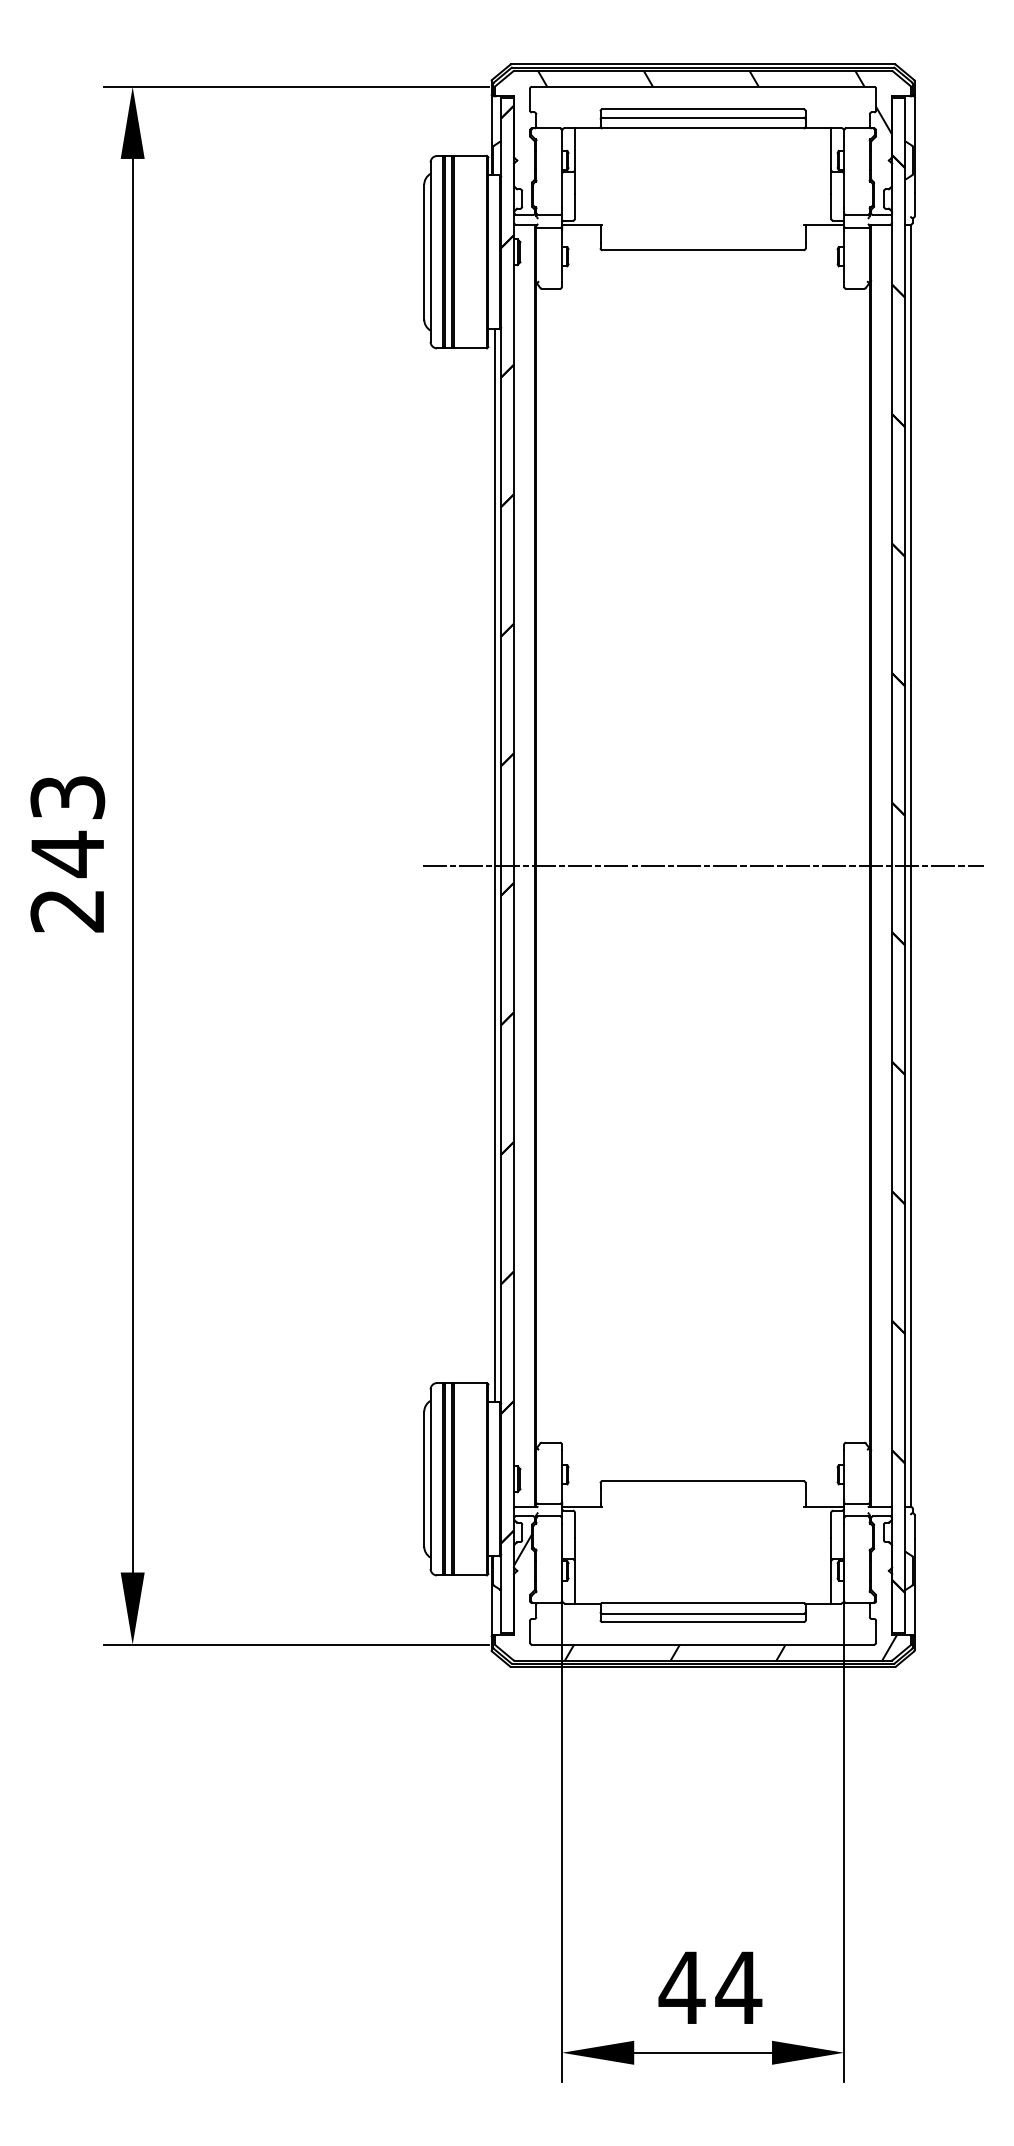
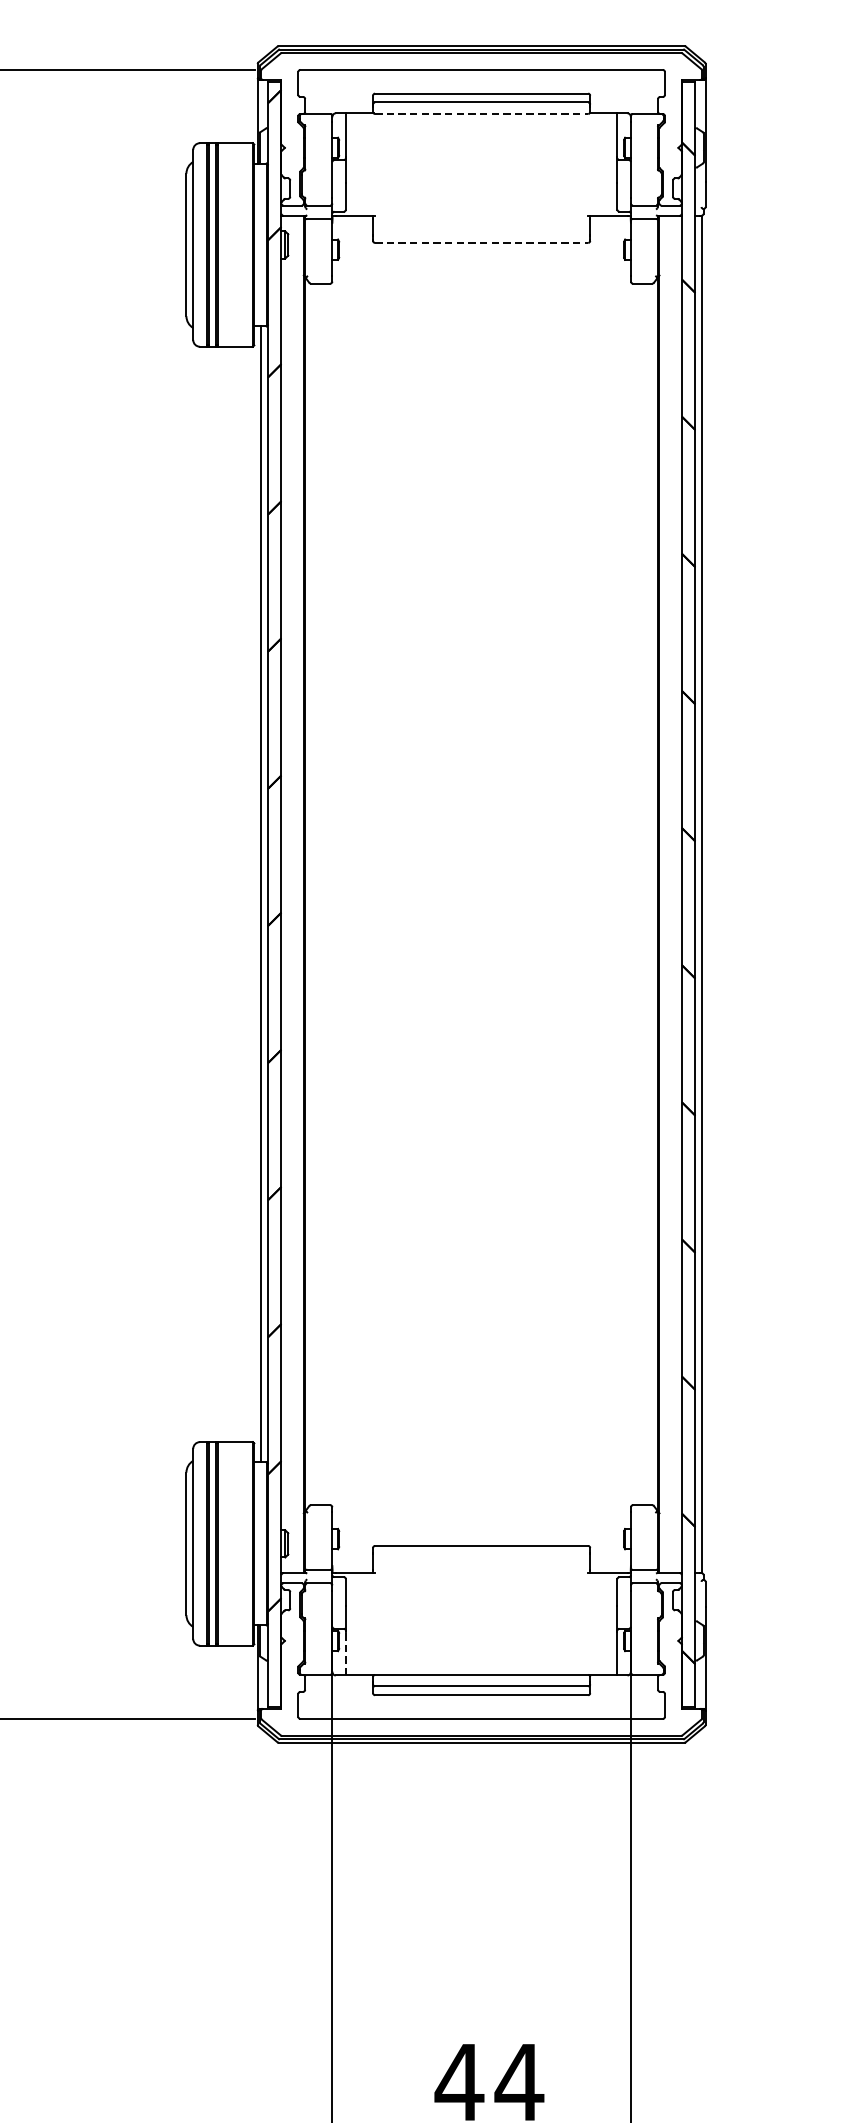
line: (703, 128) -> (482, 114), solid -> dashed
hatch: (702, 142) -> (481, 128), removed
line: (703, 250) -> (482, 243), solid -> dashed
line: (702, 865) -> (481, 894), removed
line: (574, 1582) -> (345, 1653), solid -> dashed
hatch: (705, 1597) -> (484, 1669), removed

